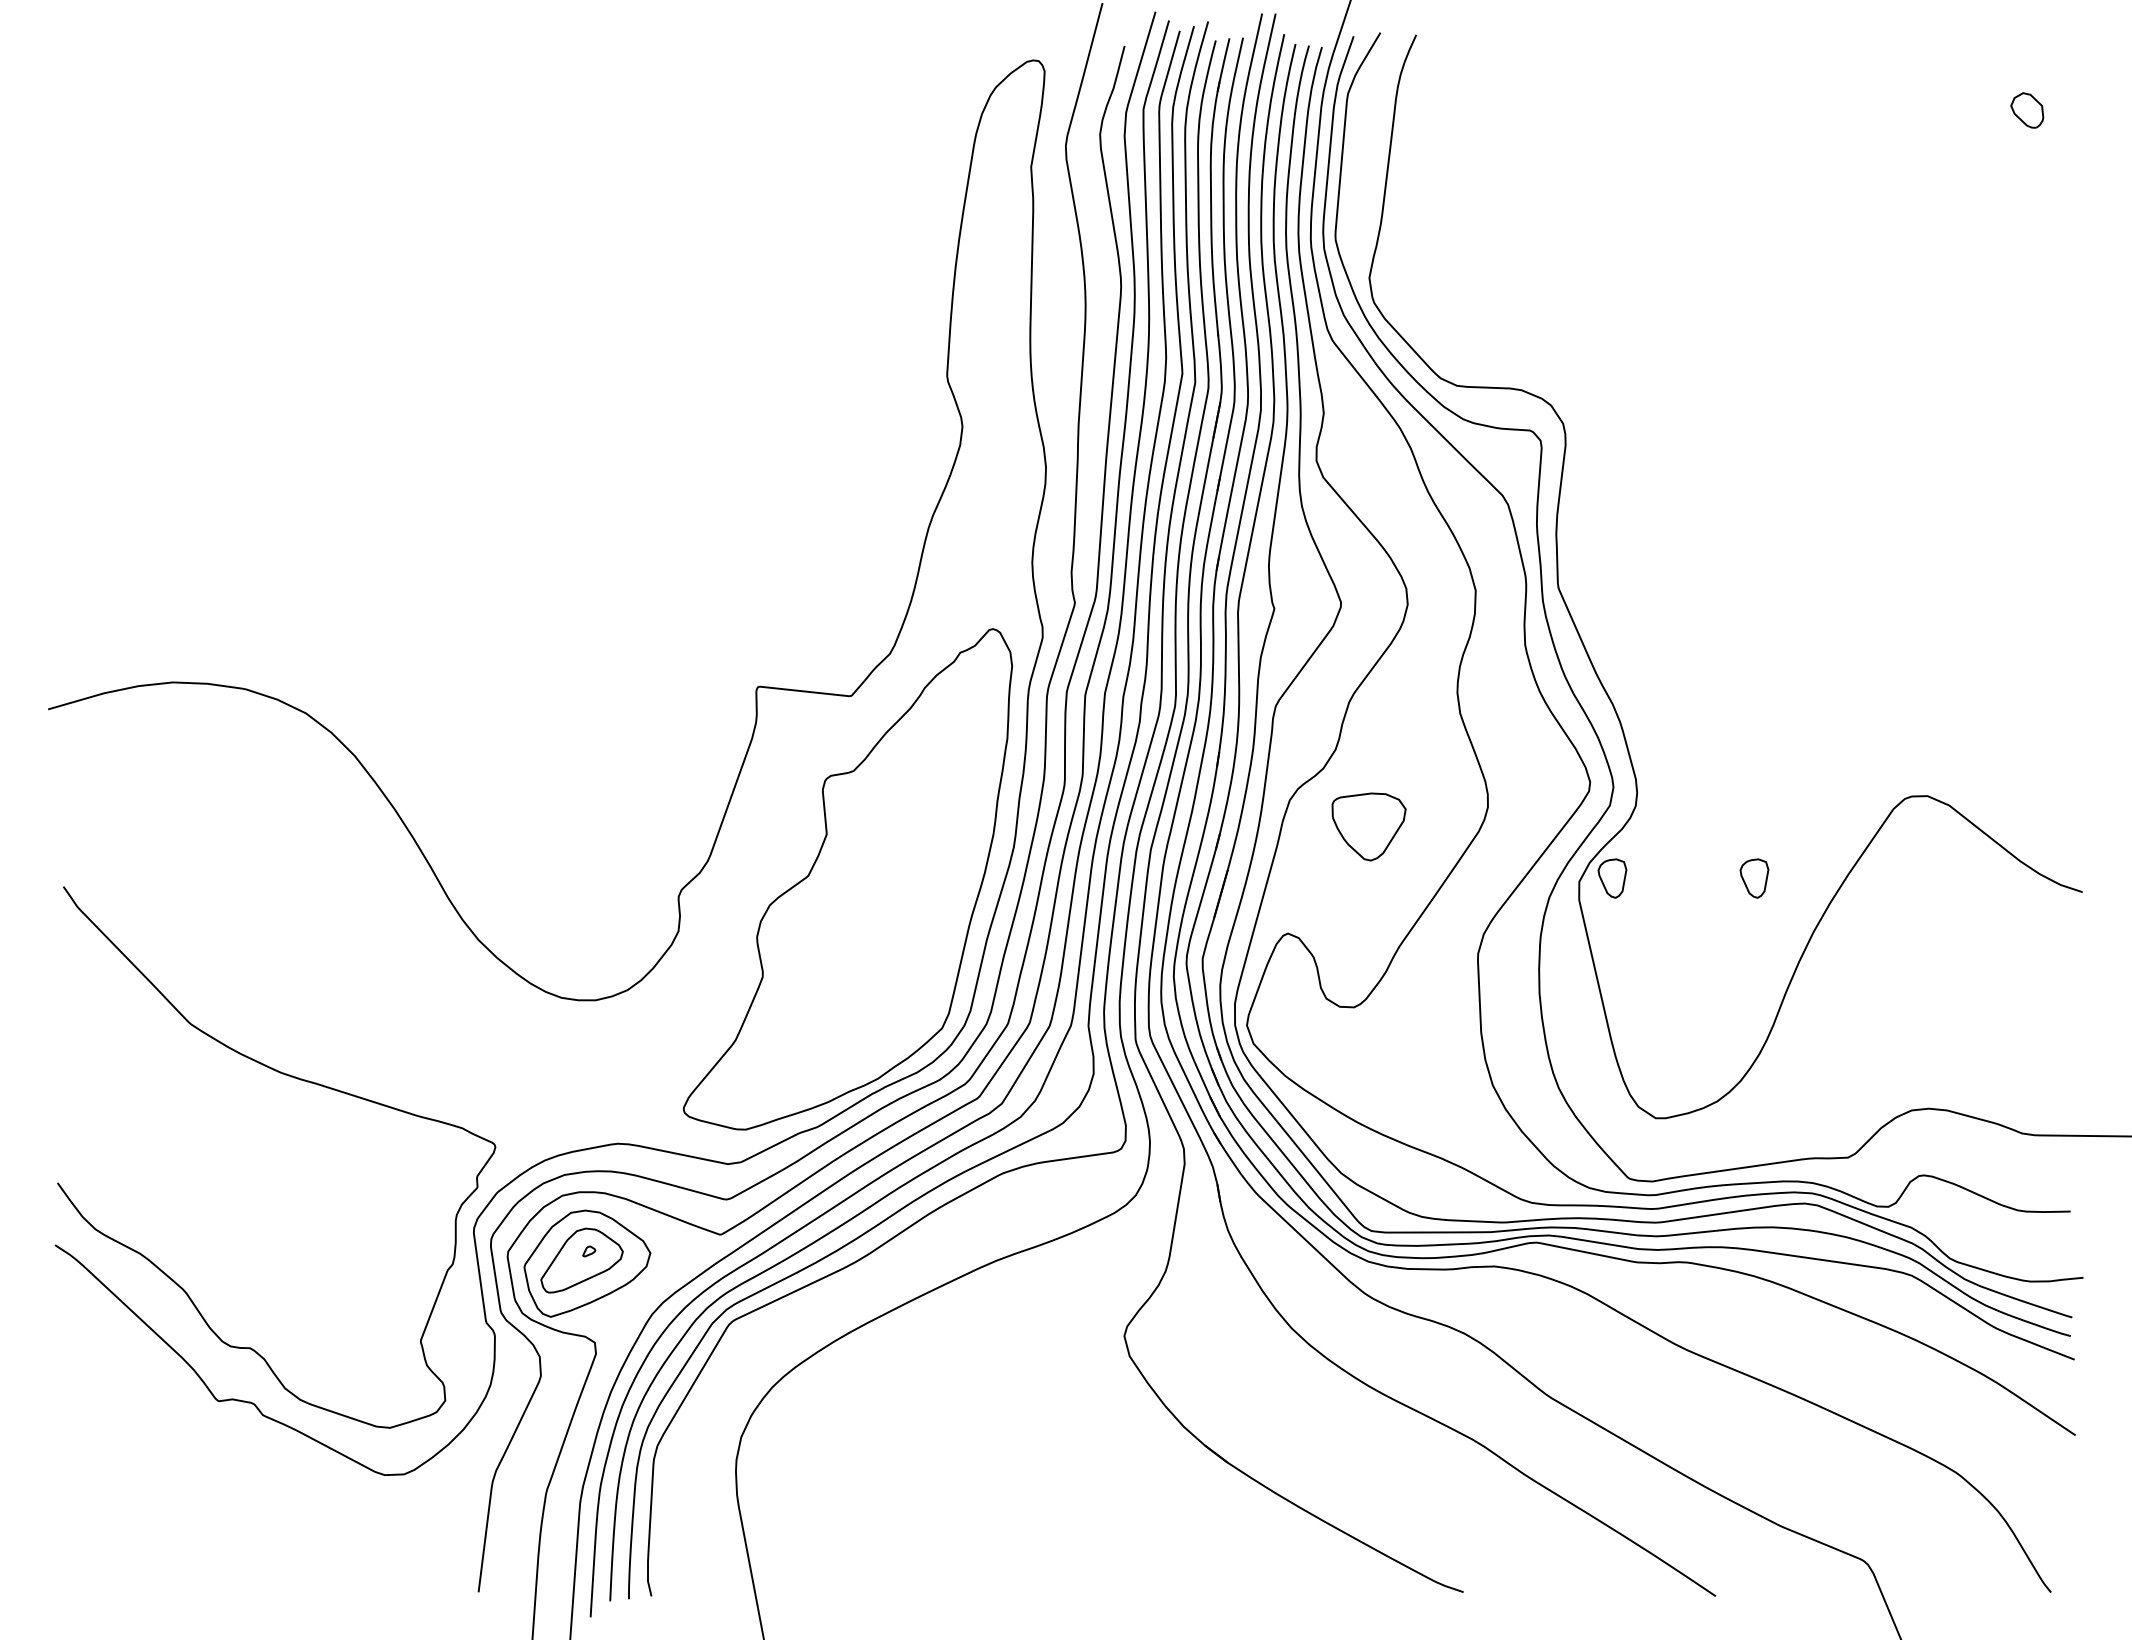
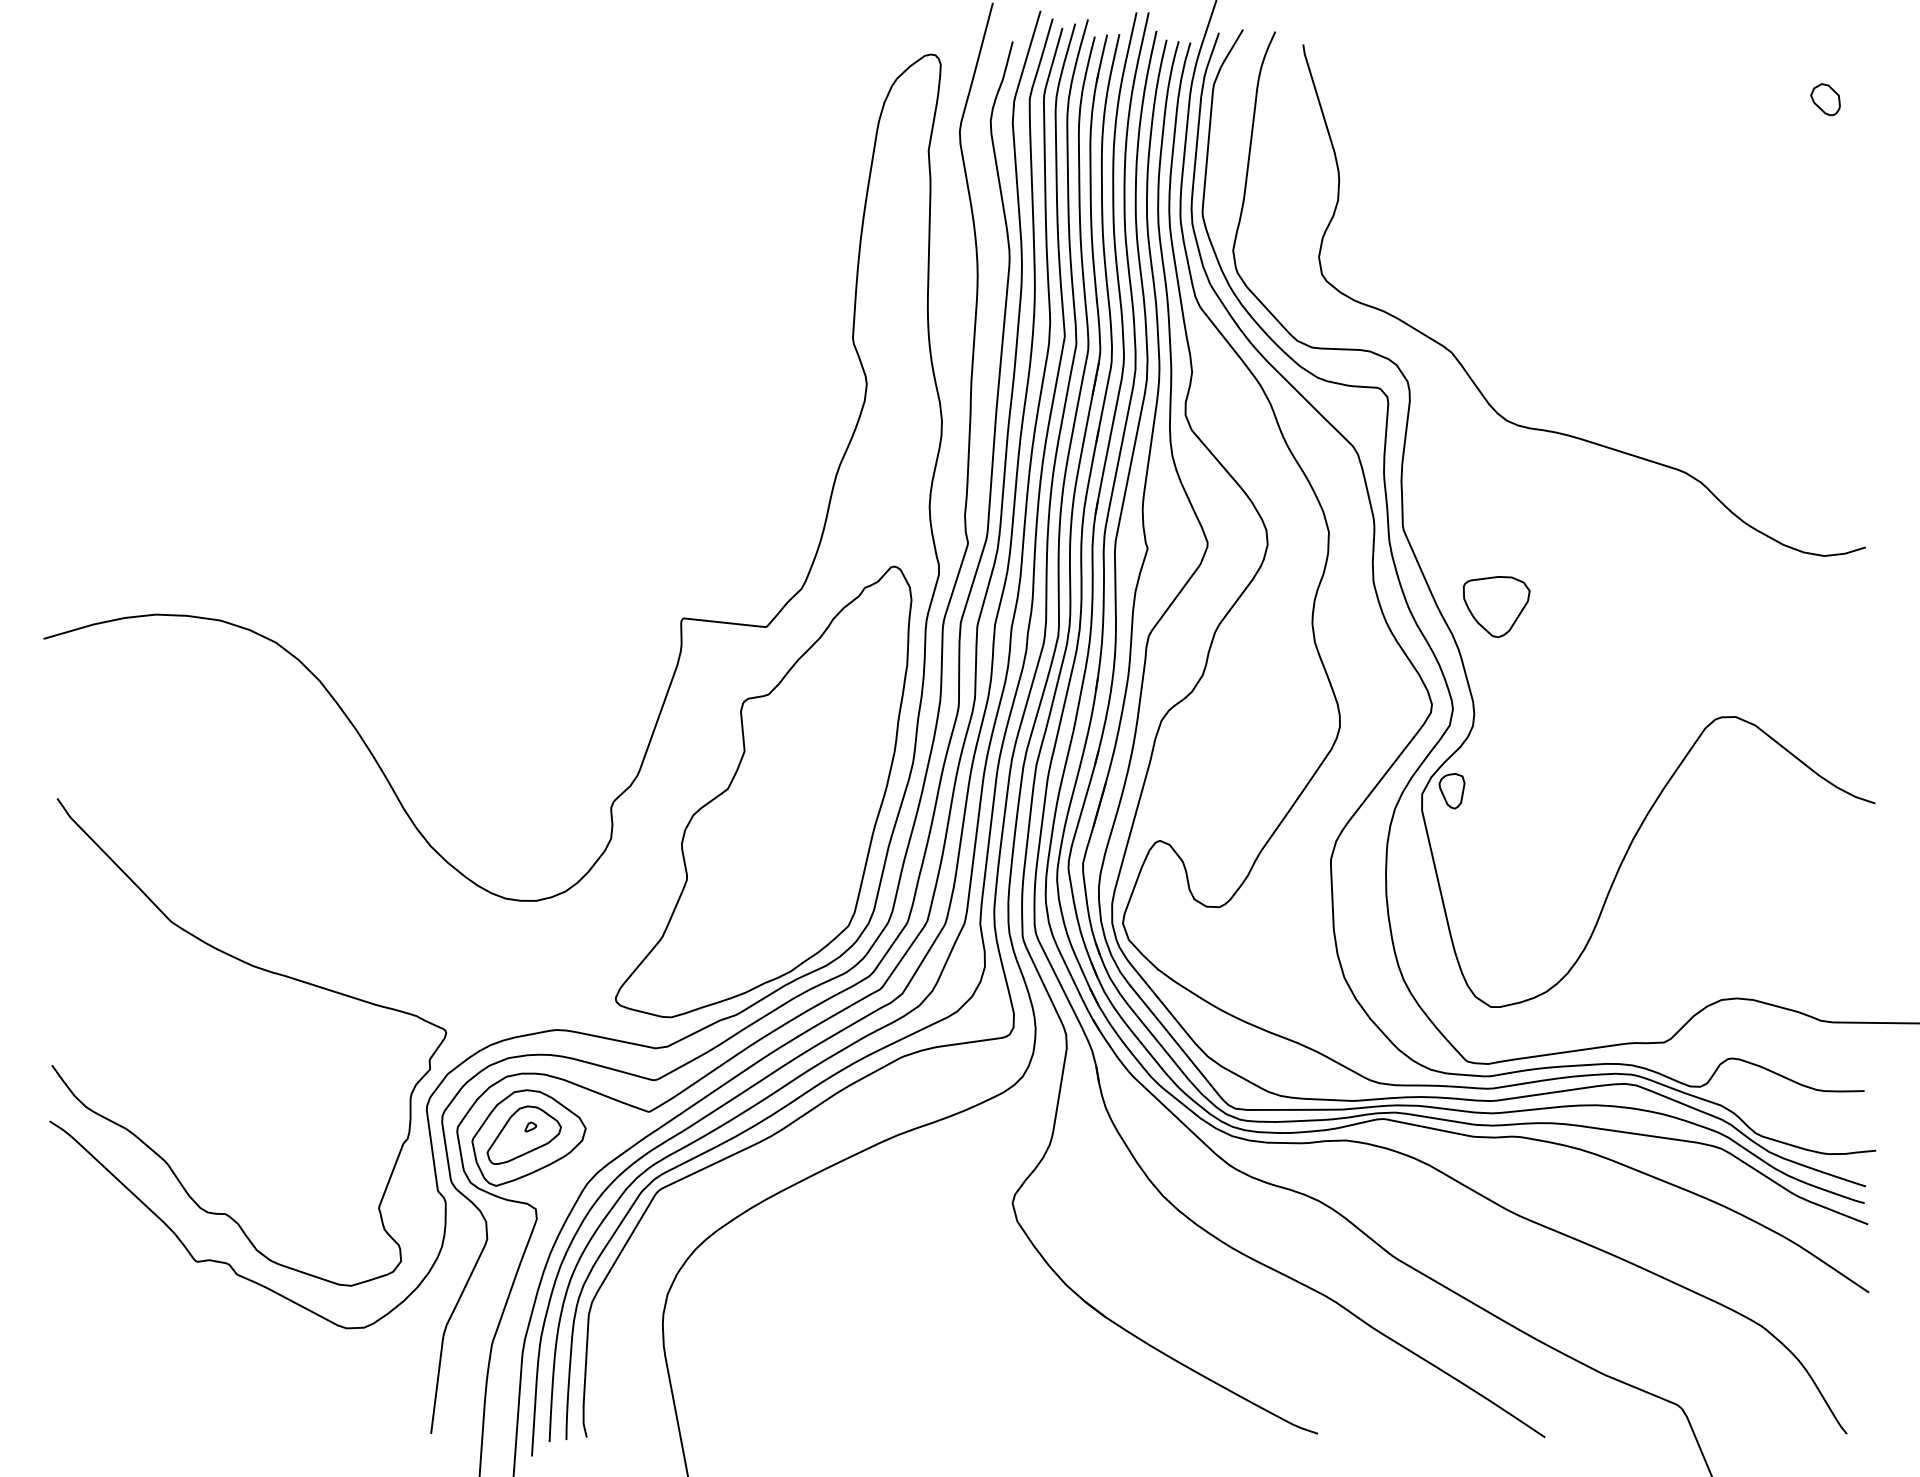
curve: (1730, 479) -> (1558, 431), added
part: (1368, 826) -> (1496, 606), moved
part: (1754, 878) -> (1579, 791), removed

